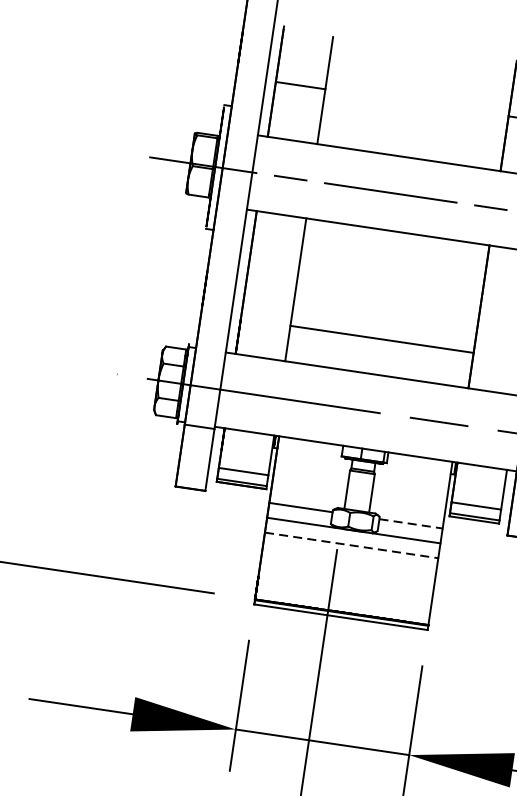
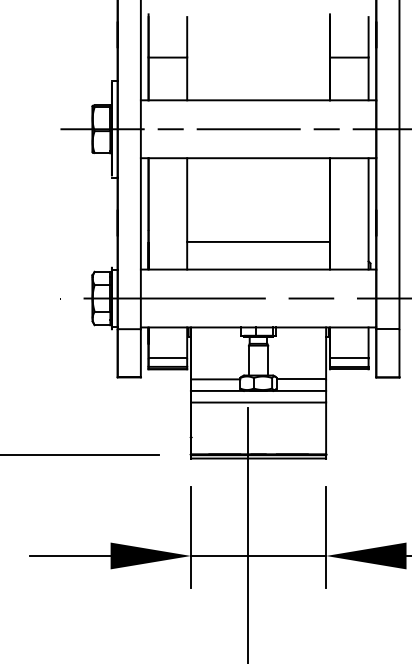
line: (411, 523) -> (301, 379), dashed -> solid
line: (351, 545) -> (258, 402), dashed -> solid

